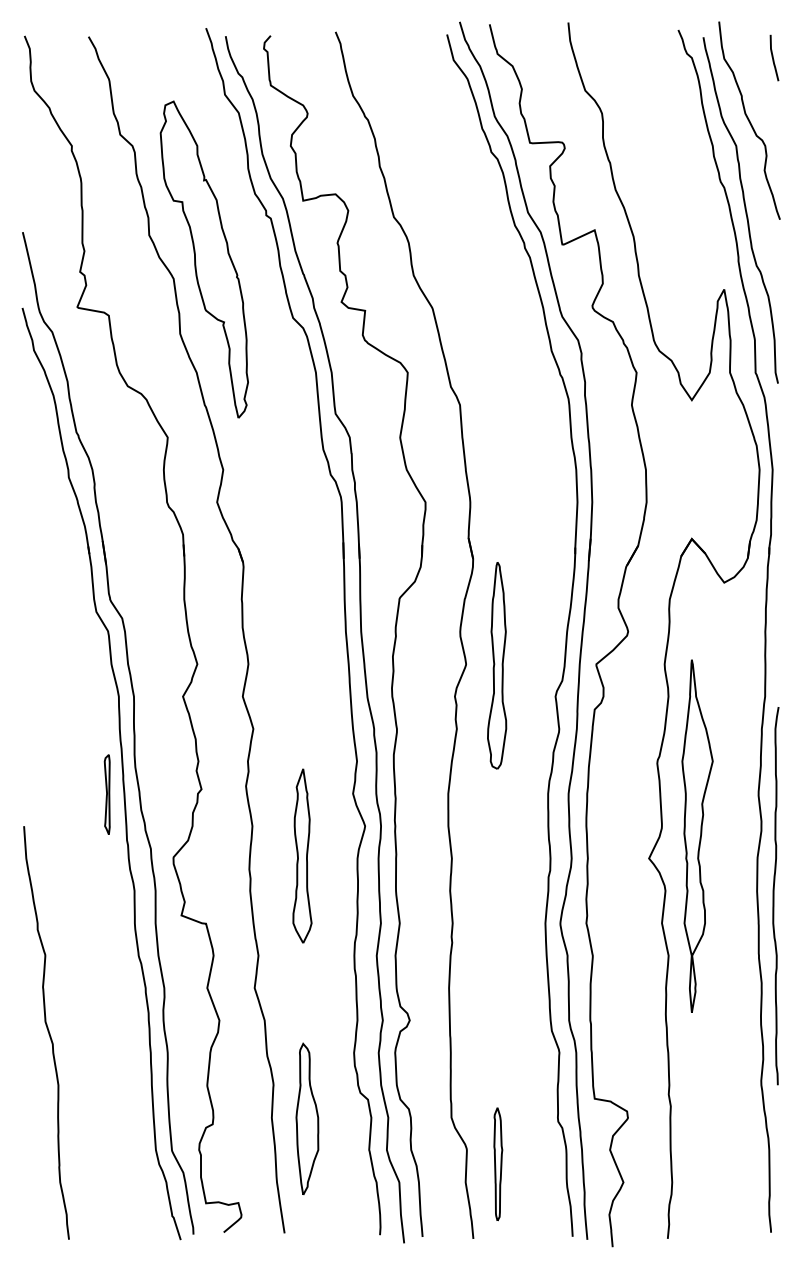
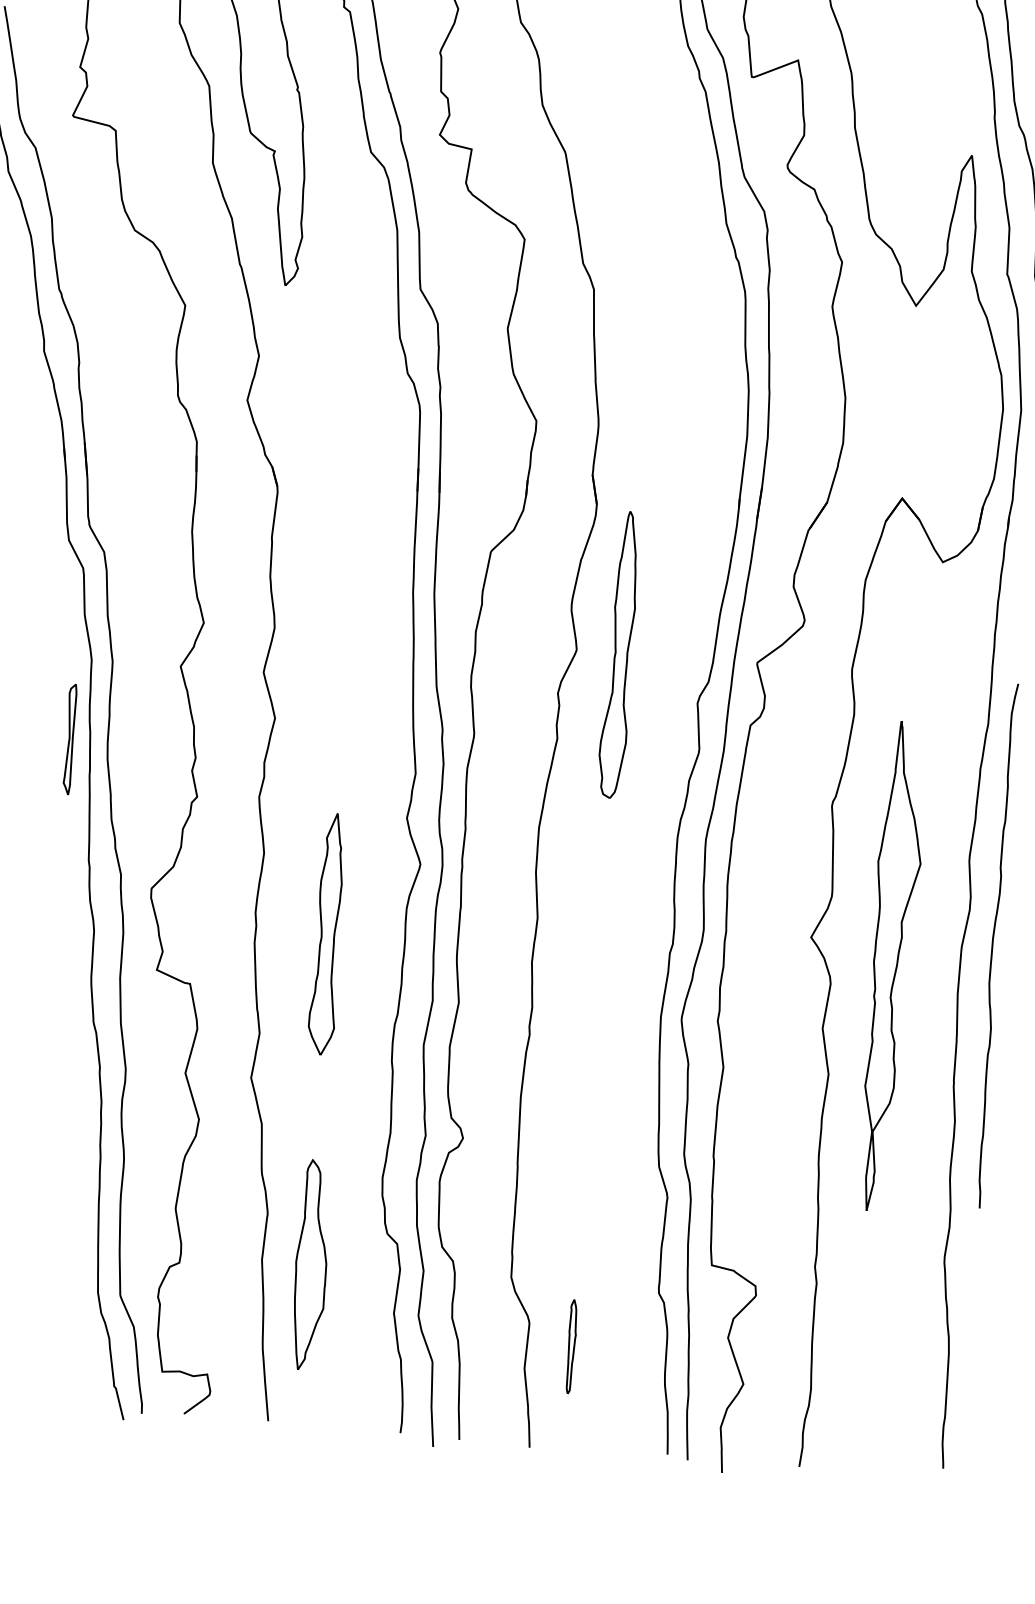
part: (106, 794) -> (68, 739), moved
part: (697, 835) -> (891, 965), moved
part: (302, 855) -> (328, 933), moved
curve: (774, 896) -> (993, 946), moved
part: (498, 1164) -> (571, 1346), size x0.6

